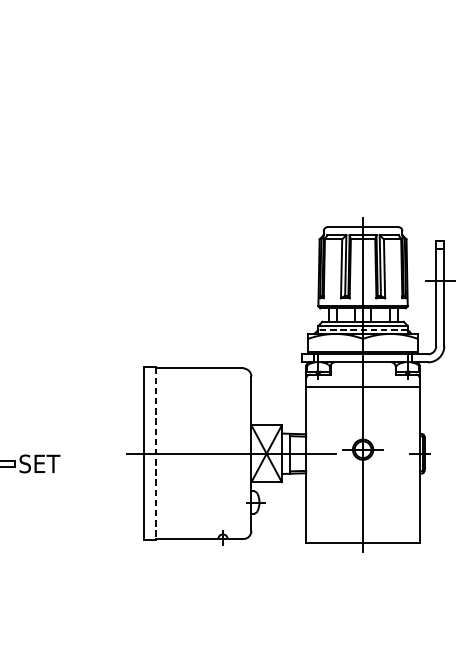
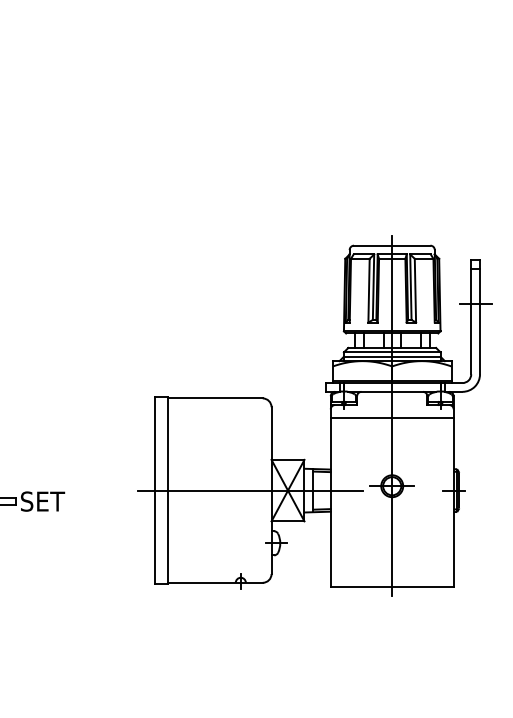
line: (362, 329) -> (391, 356), dashed -> solid
line: (156, 454) -> (168, 491), dashed -> solid

